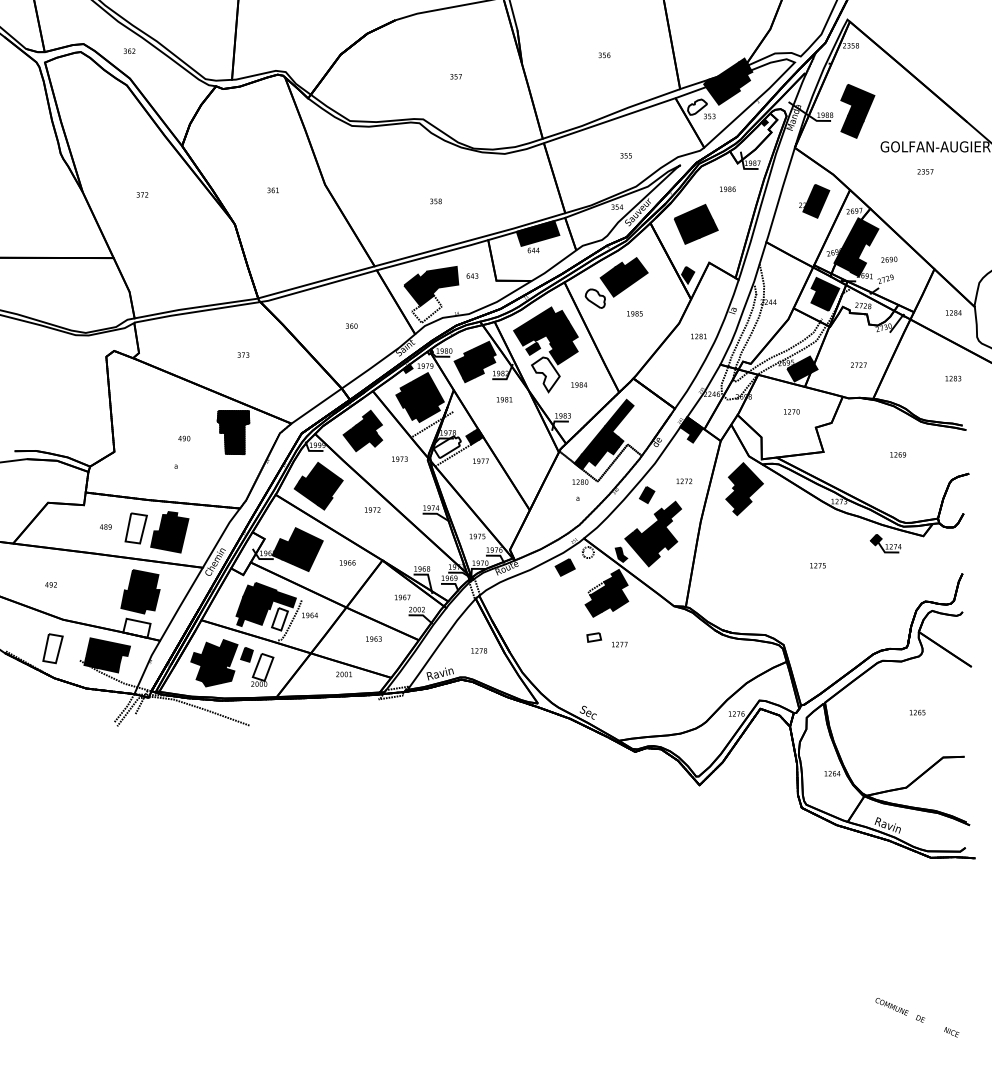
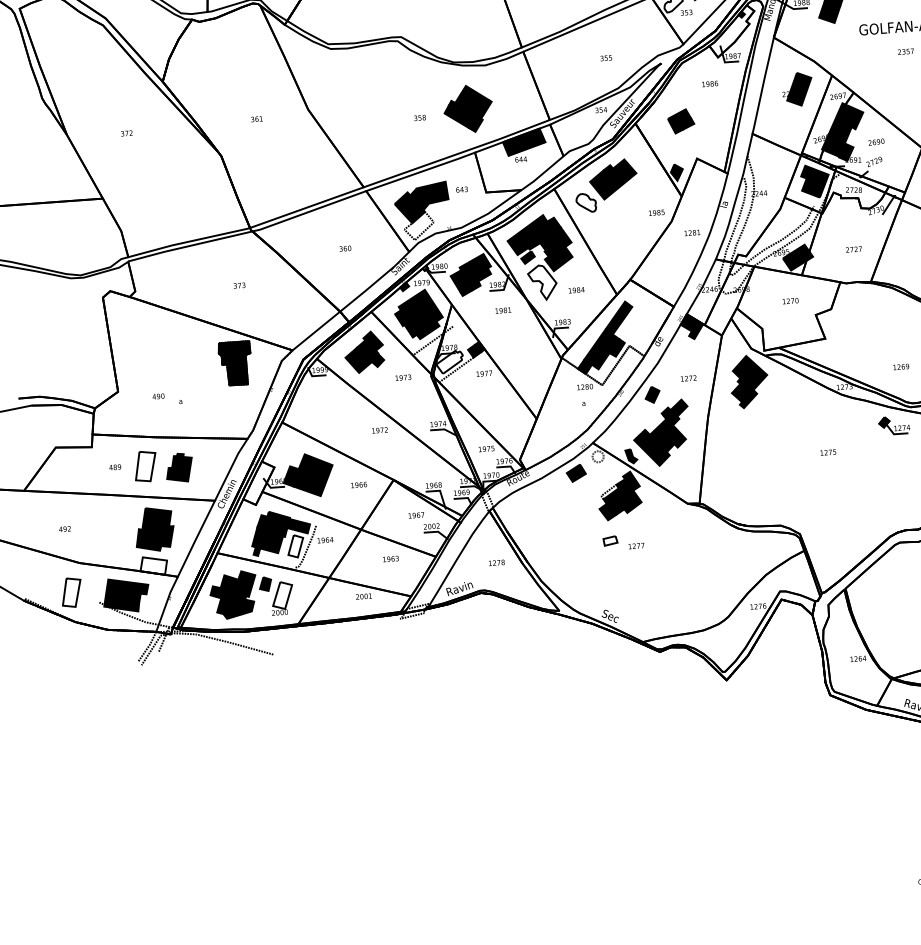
part: (695, 224) -> (680, 121), size x0.6
text: (634, 313) -> (656, 212), moved
text: (184, 438) -> (158, 396), moved
text: (898, 454) -> (901, 366), moved
part: (318, 486) -> (468, 109), moved
part: (169, 532) -> (179, 468), size x0.7

